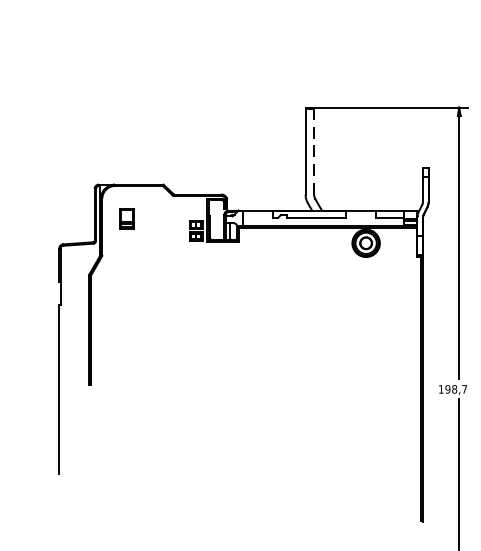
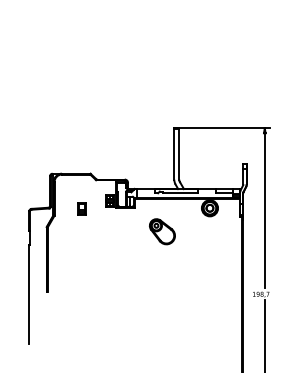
line: (314, 150) -> (179, 153), dashed -> solid
part: (125, 218) -> (81, 208), moved
part: (285, 282) -> (162, 231), added

